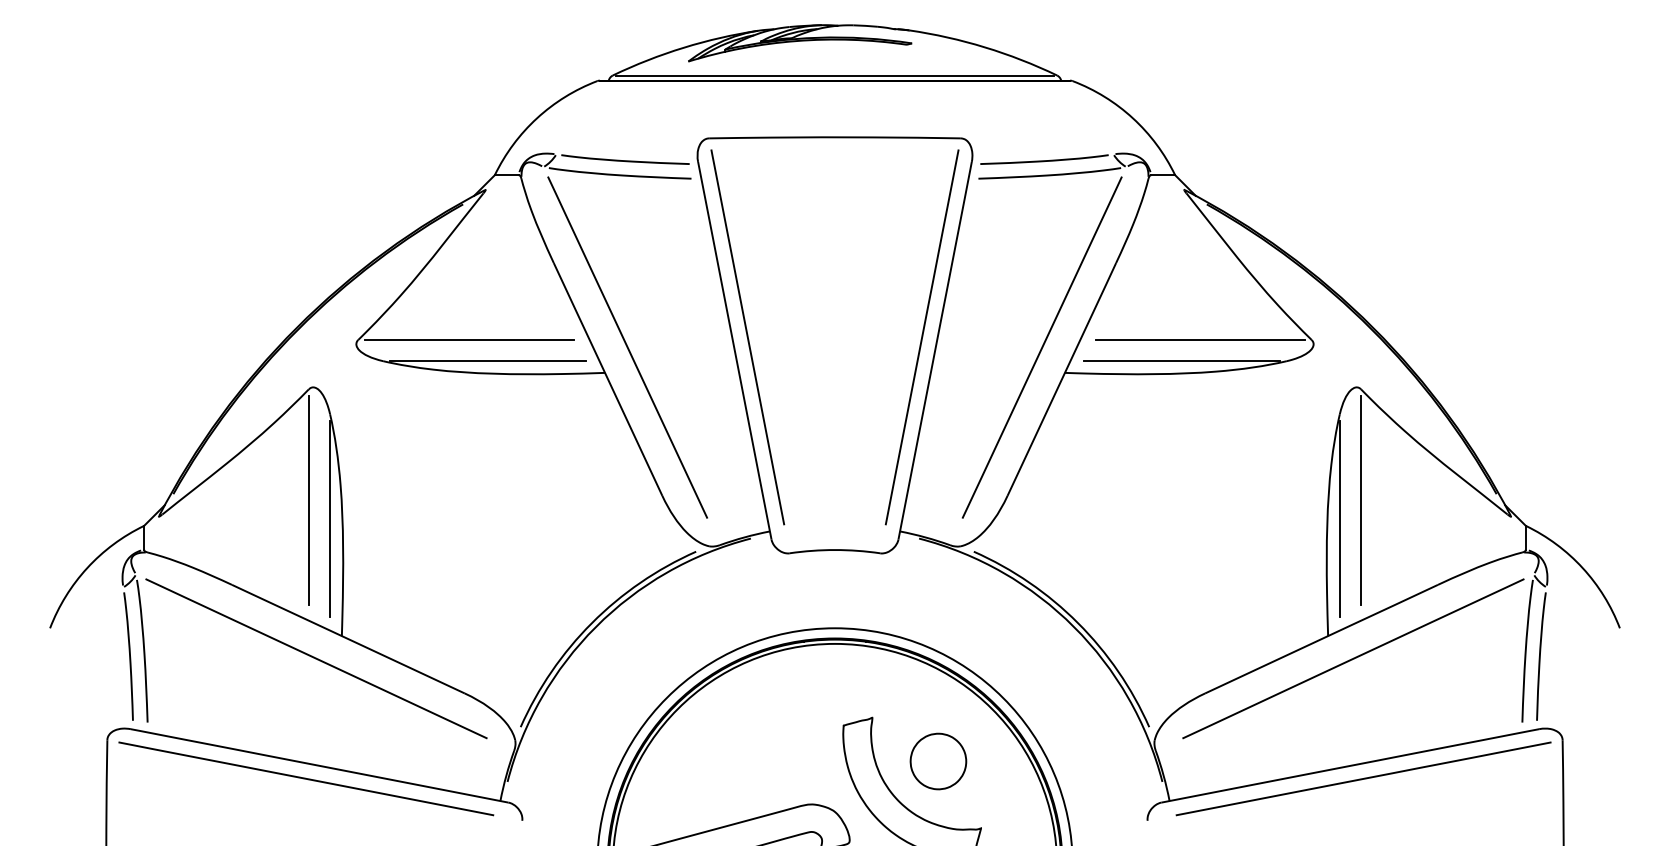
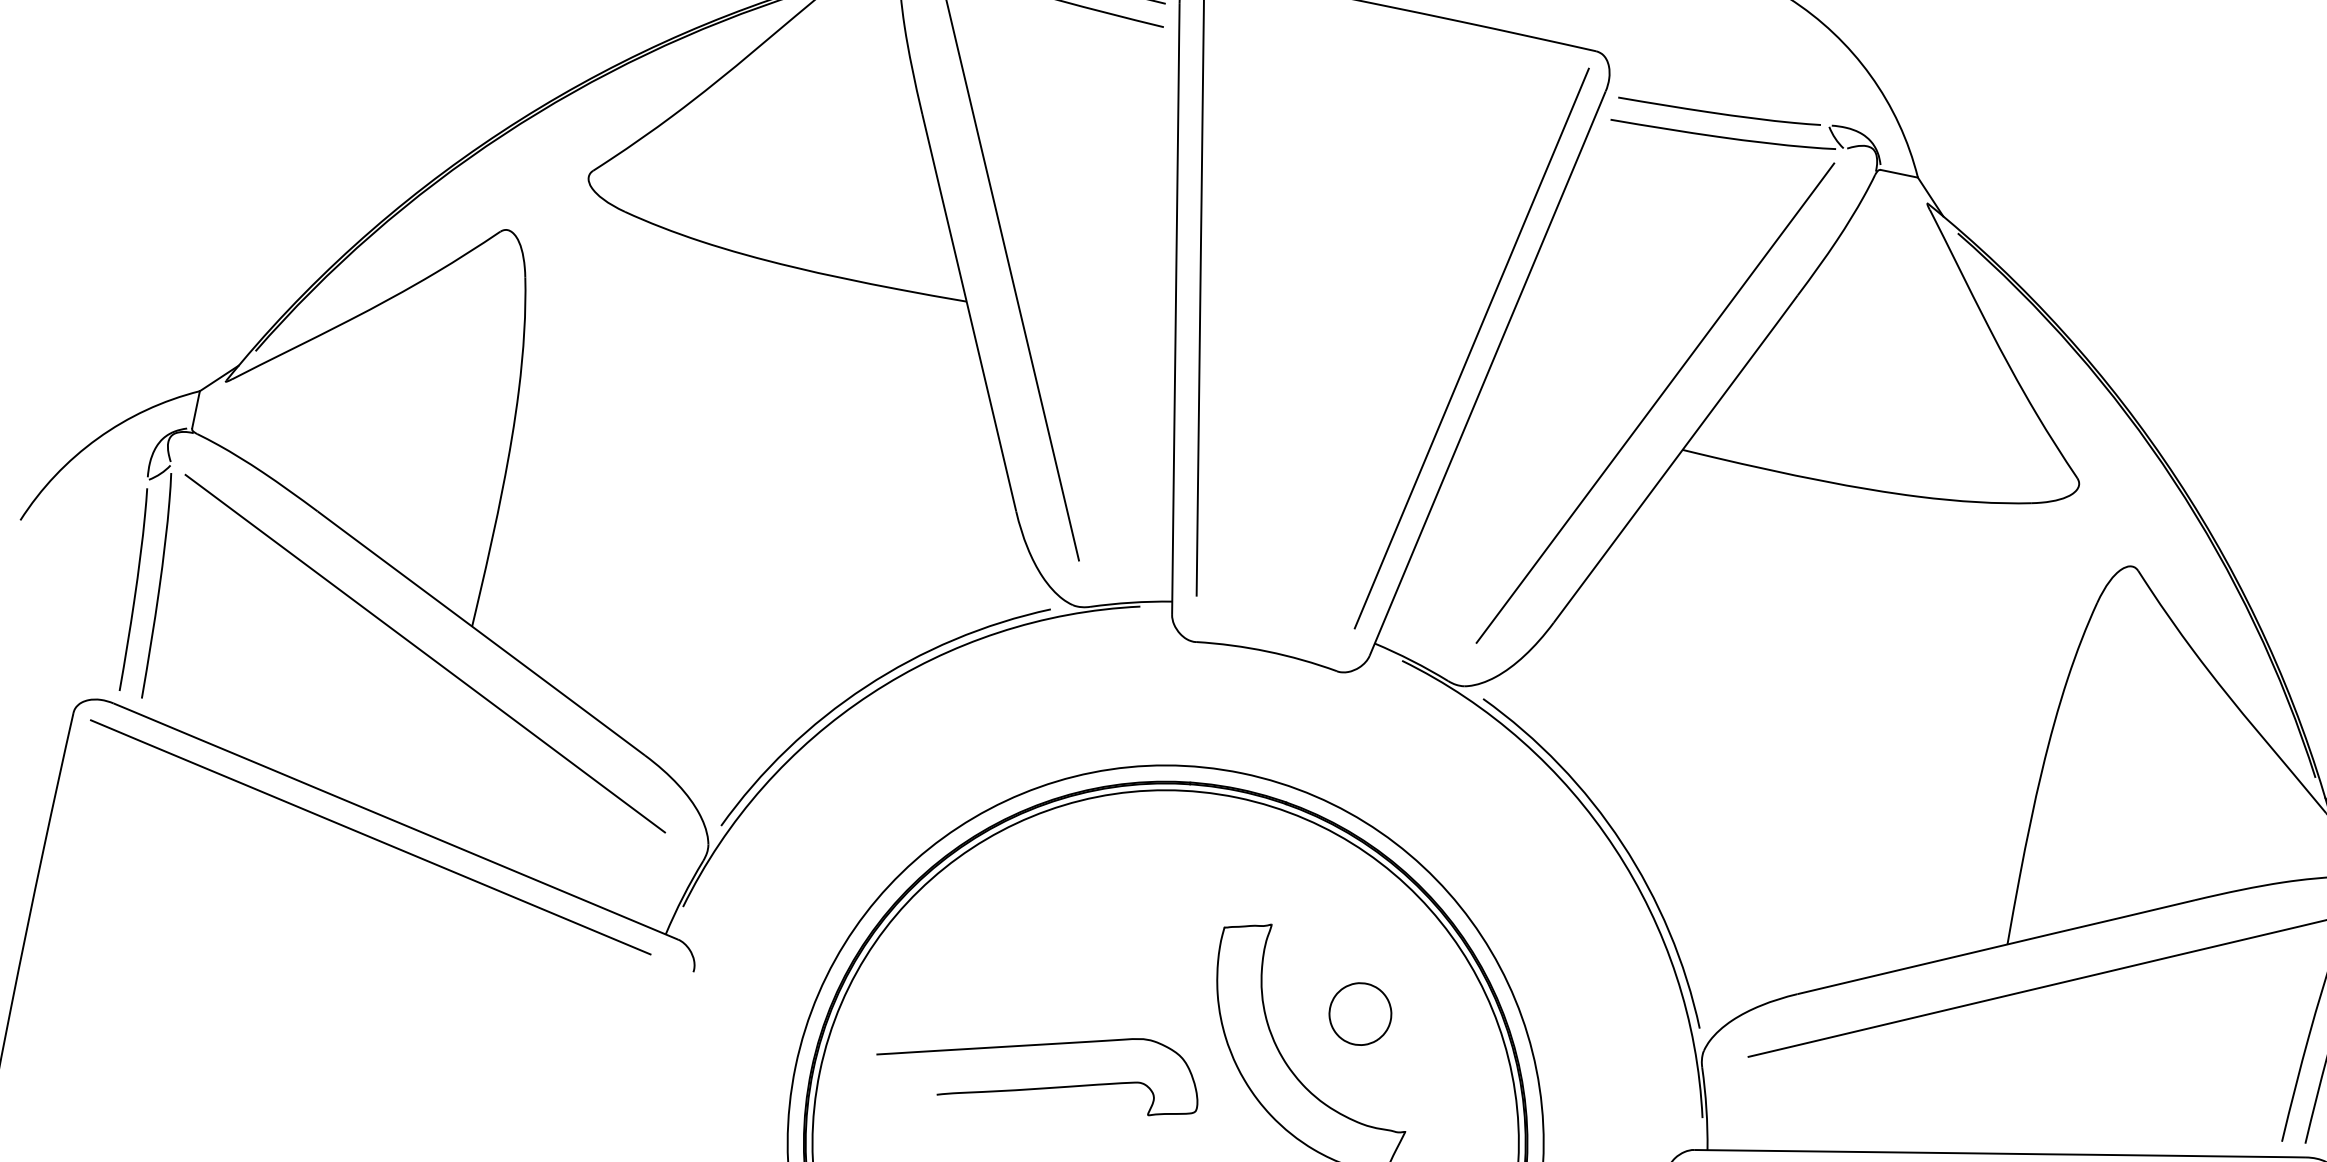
line: (468, 339) -> (764, 205), removed
line: (1200, 339) -> (1904, 441), removed
line: (487, 361) -> (787, 246), removed
line: (1181, 361) -> (1867, 469), removed
line: (308, 499) -> (464, 403), removed
line: (1361, 499) -> (2103, 742), removed
line: (330, 518) -> (492, 439), removed
line: (1339, 518) -> (2063, 765), removed
part: (938, 761) -> (1360, 1014), size x0.7

